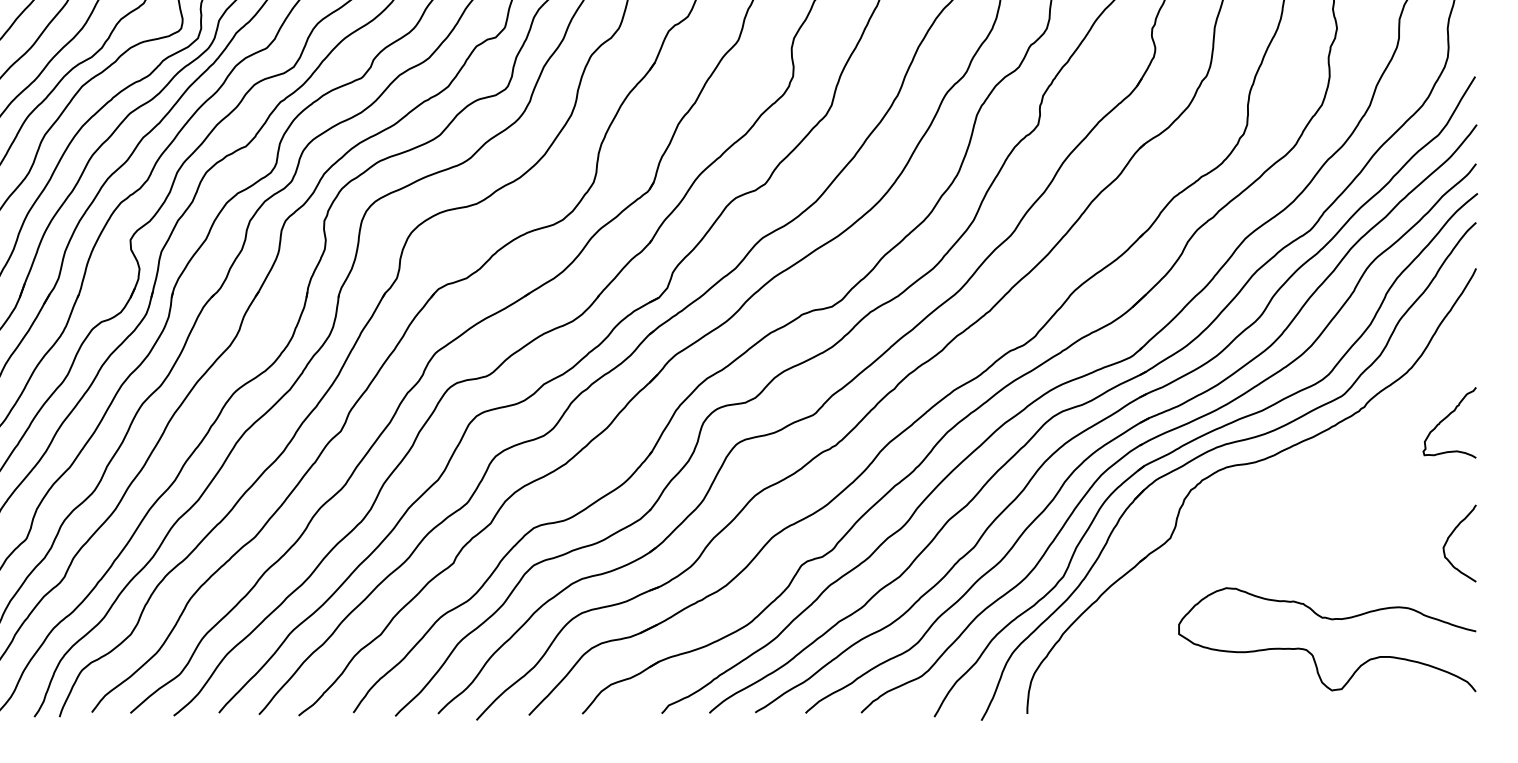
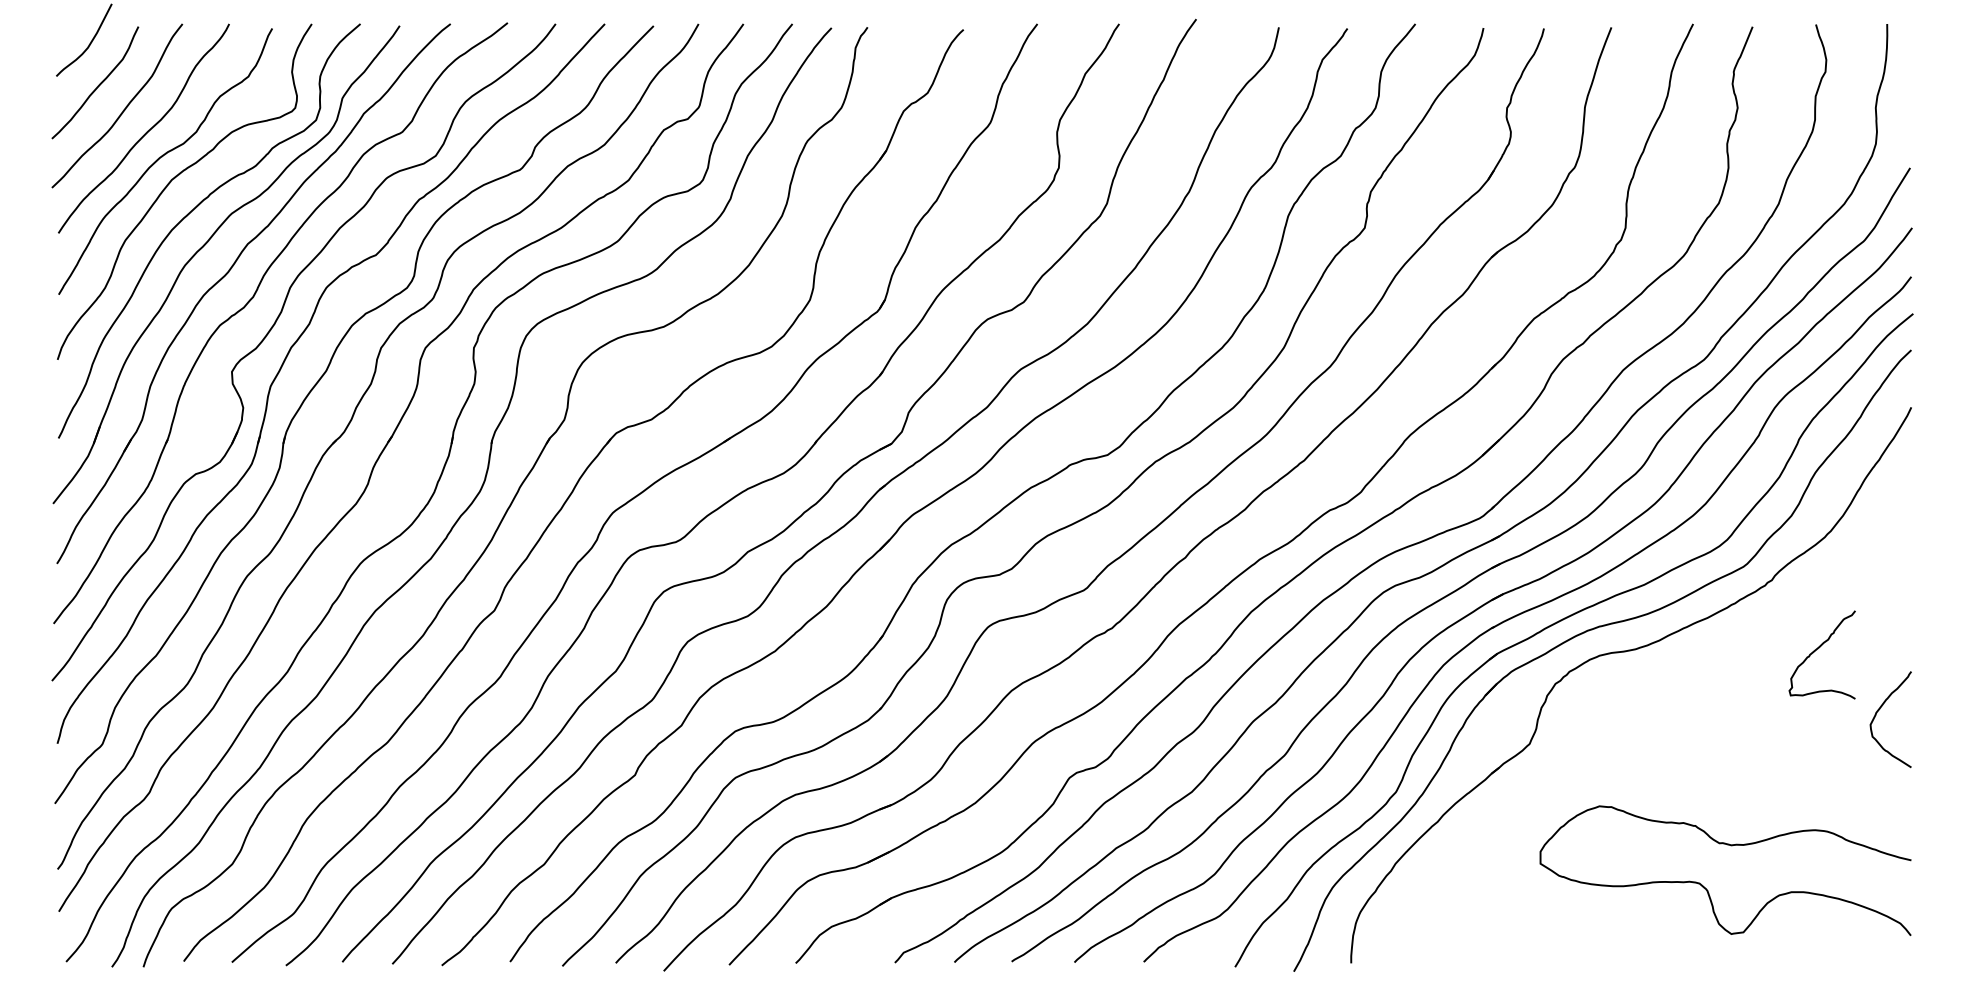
curve: (1446, 418) -> (1818, 649), moved
curve: (1451, 535) -> (1880, 709), moved

